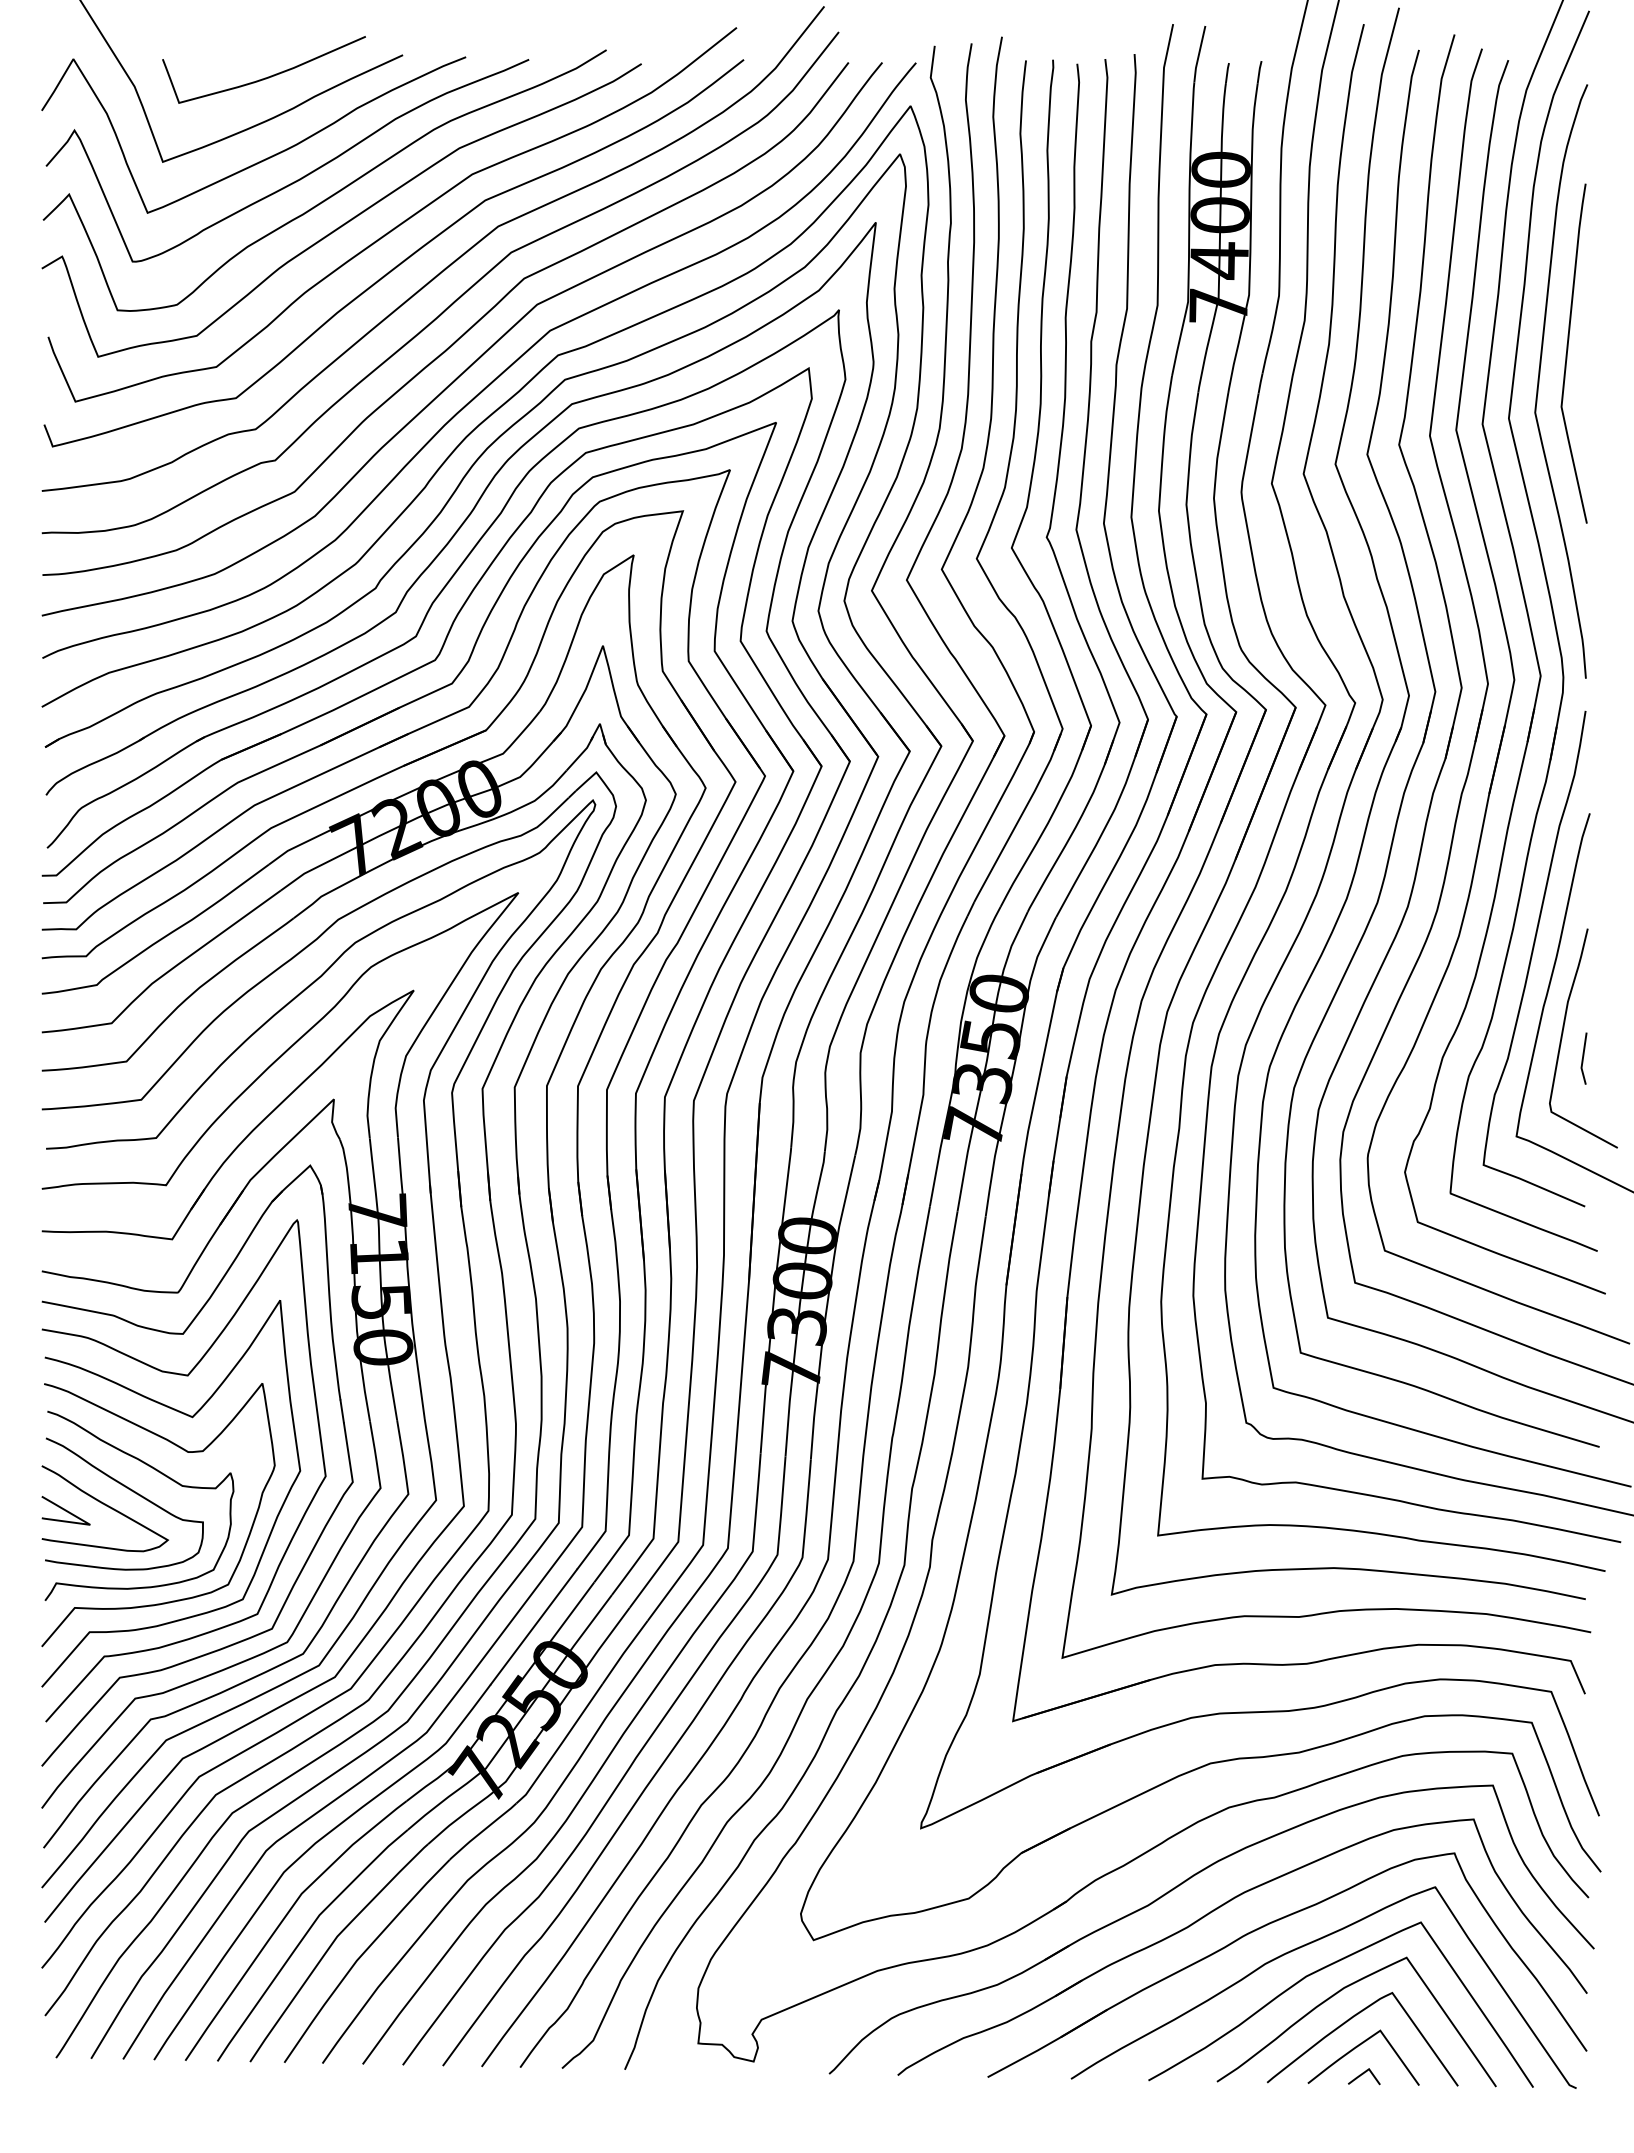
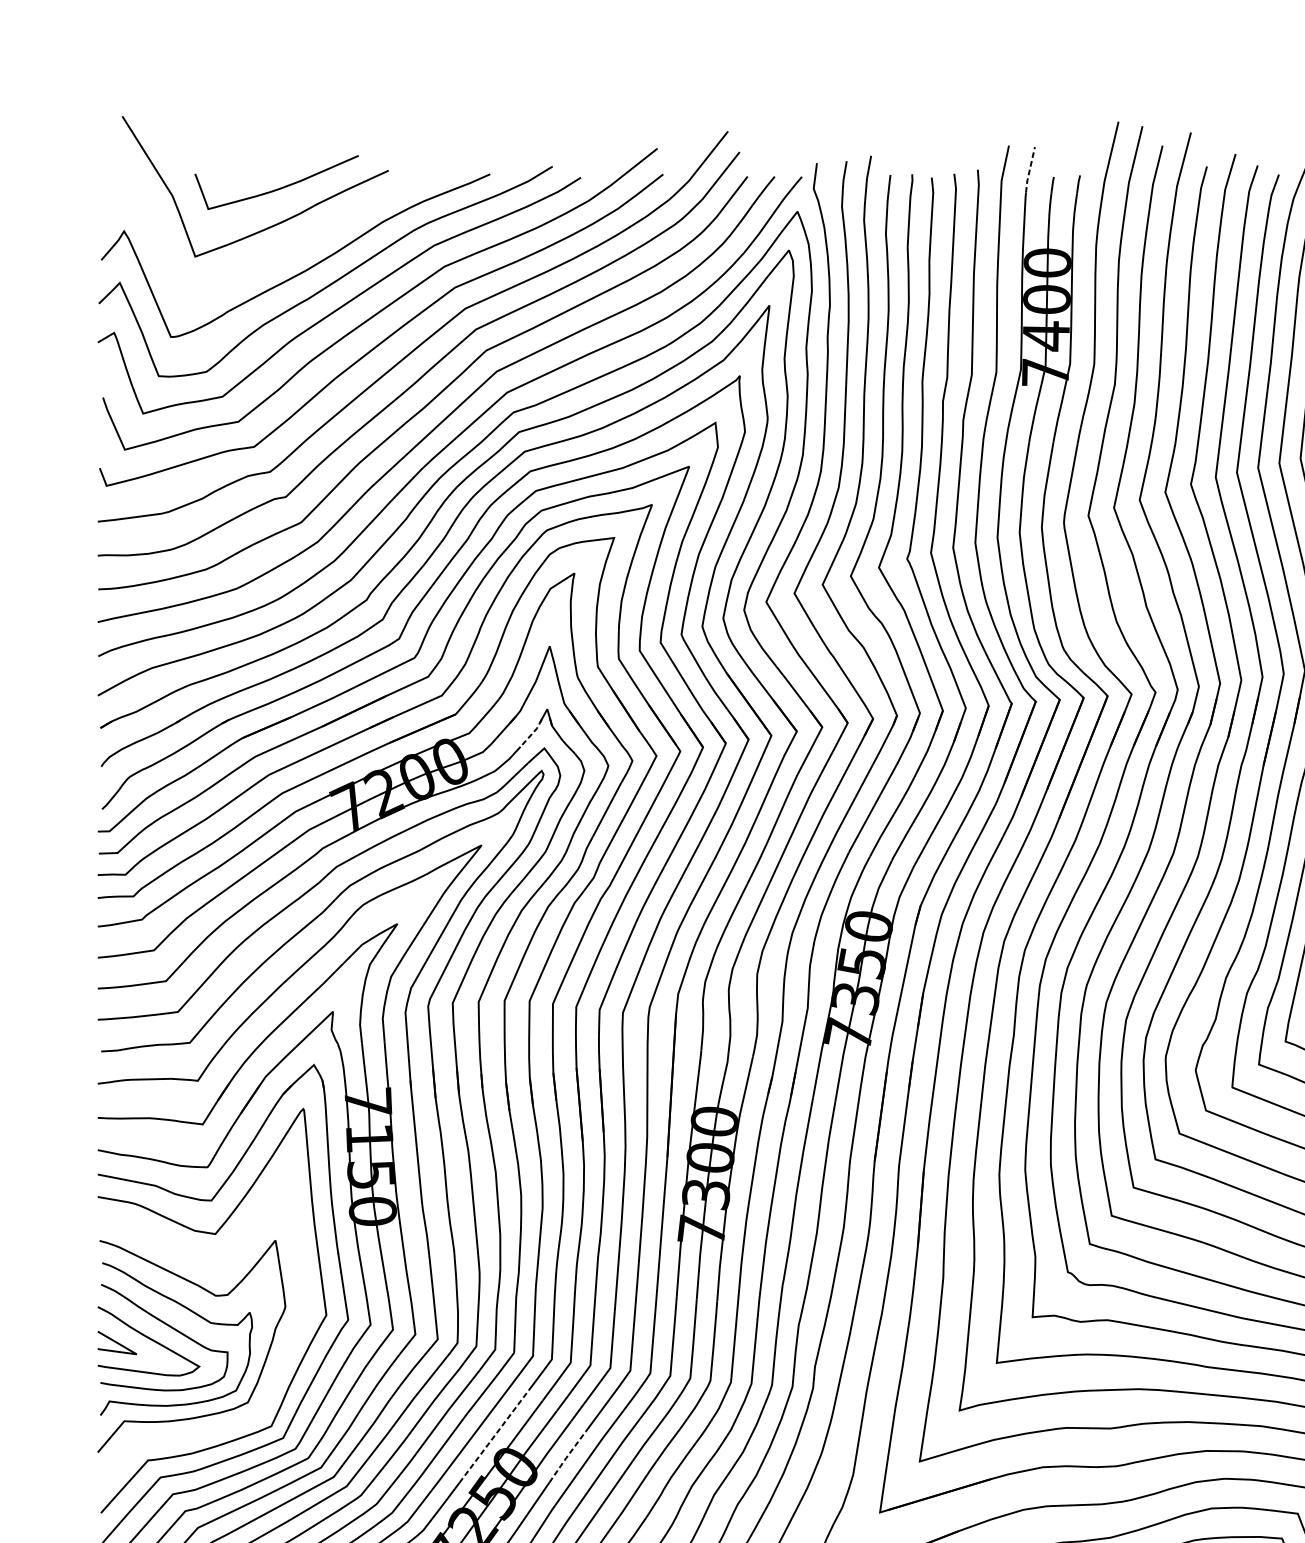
line: (1198, 55) -> (1029, 170), solid -> dashed
curve: (265, 158) -> (277, 253), removed
line: (581, 753) -> (532, 733), solid -> dashed
curve: (192, 1418) -> (219, 1268), removed
line: (533, 1627) -> (493, 1437), solid -> dashed
line: (624, 1651) -> (567, 1456), solid -> dashed

